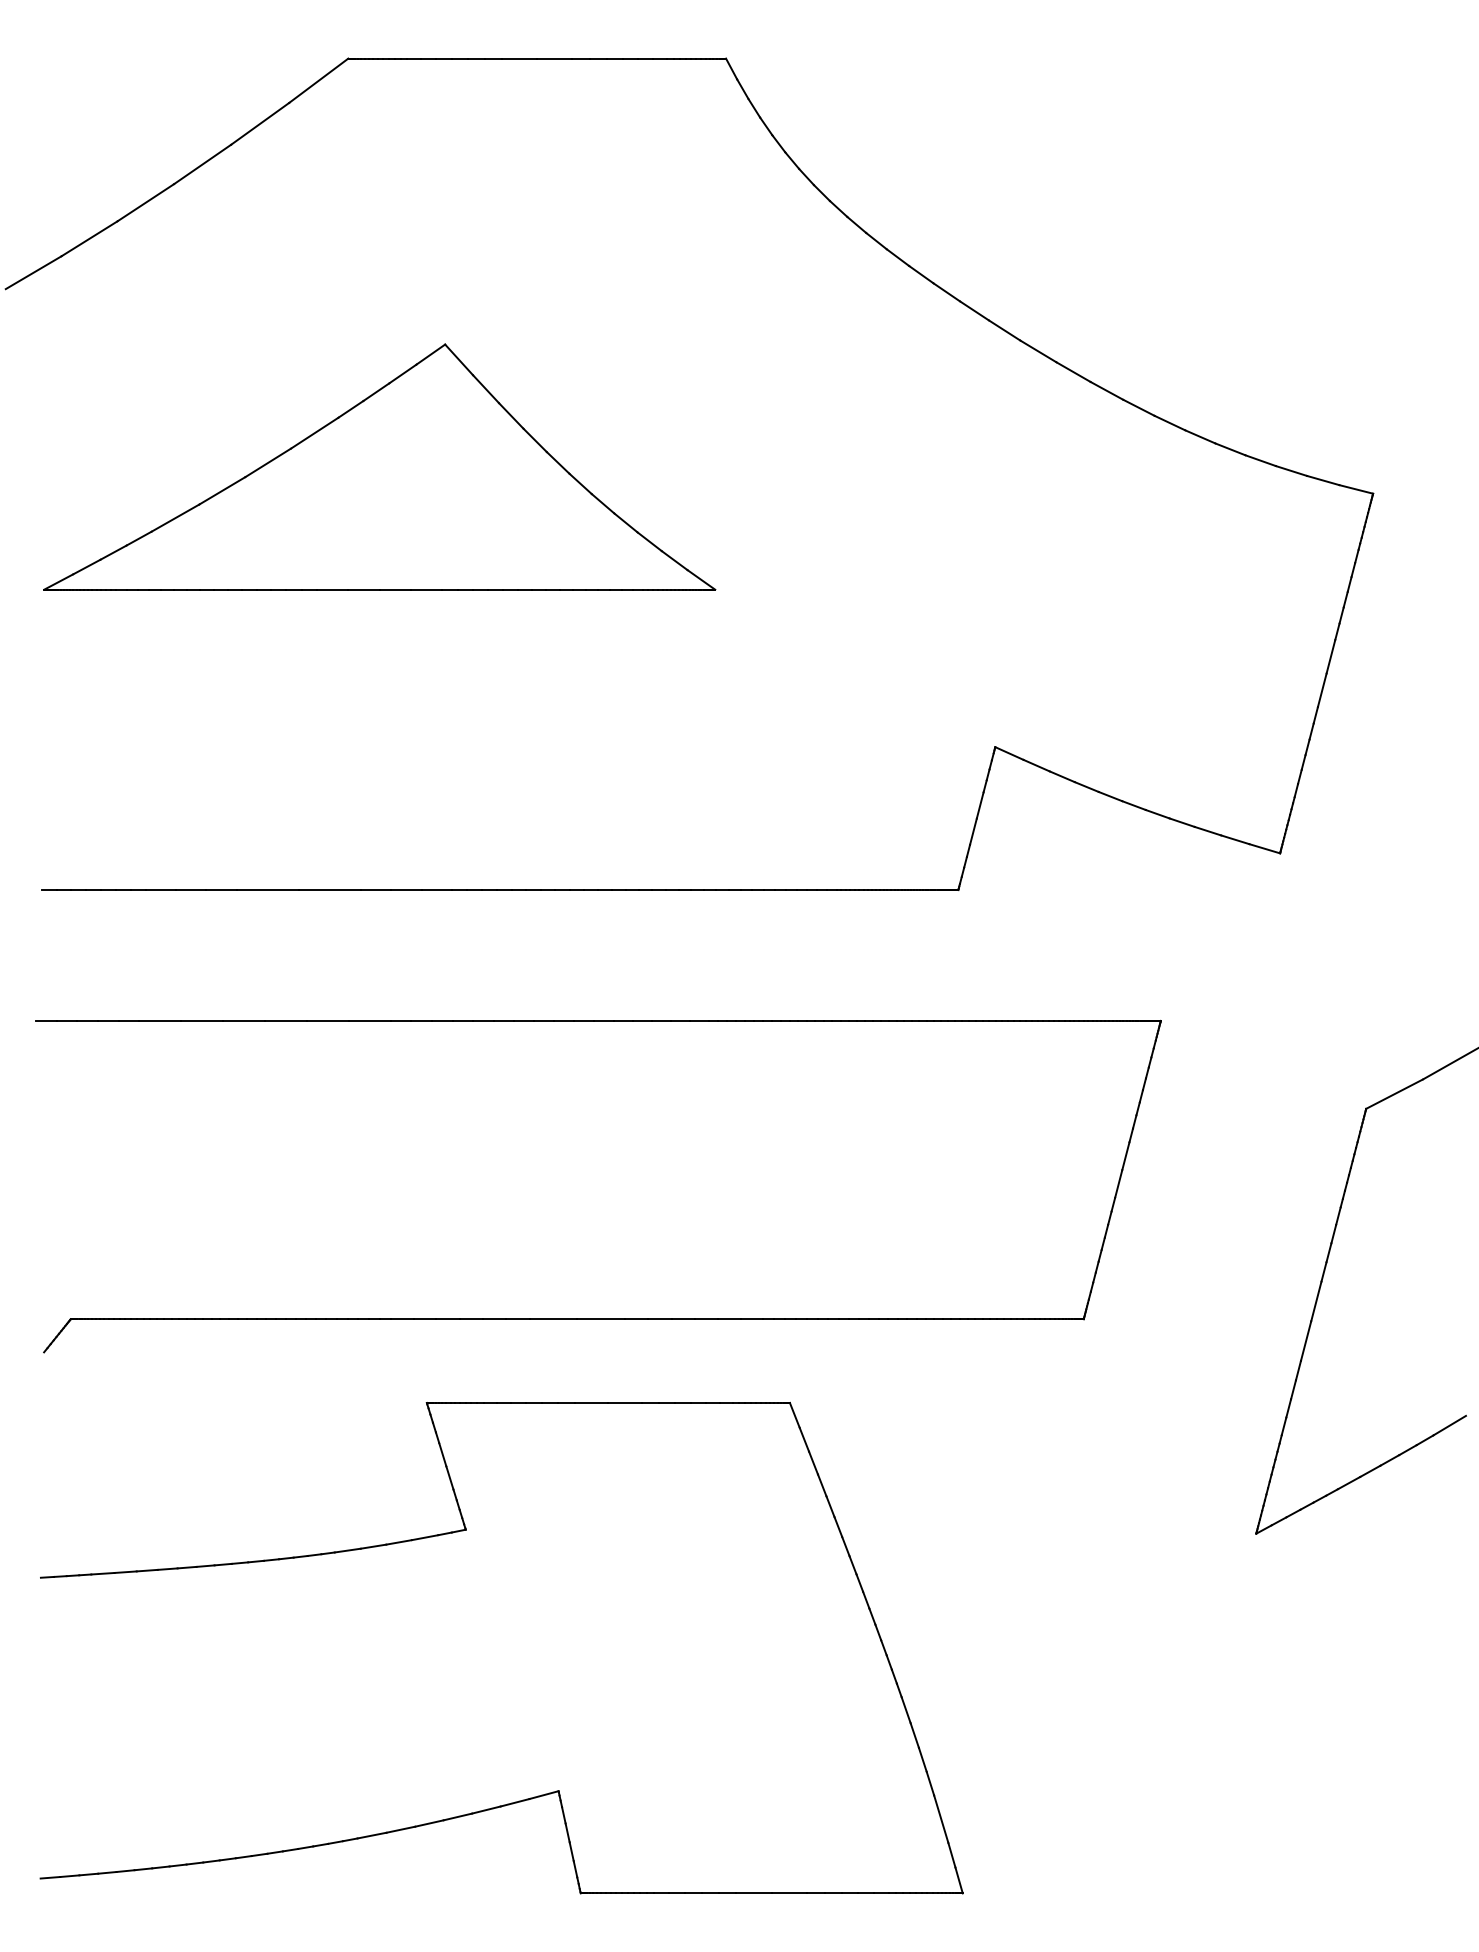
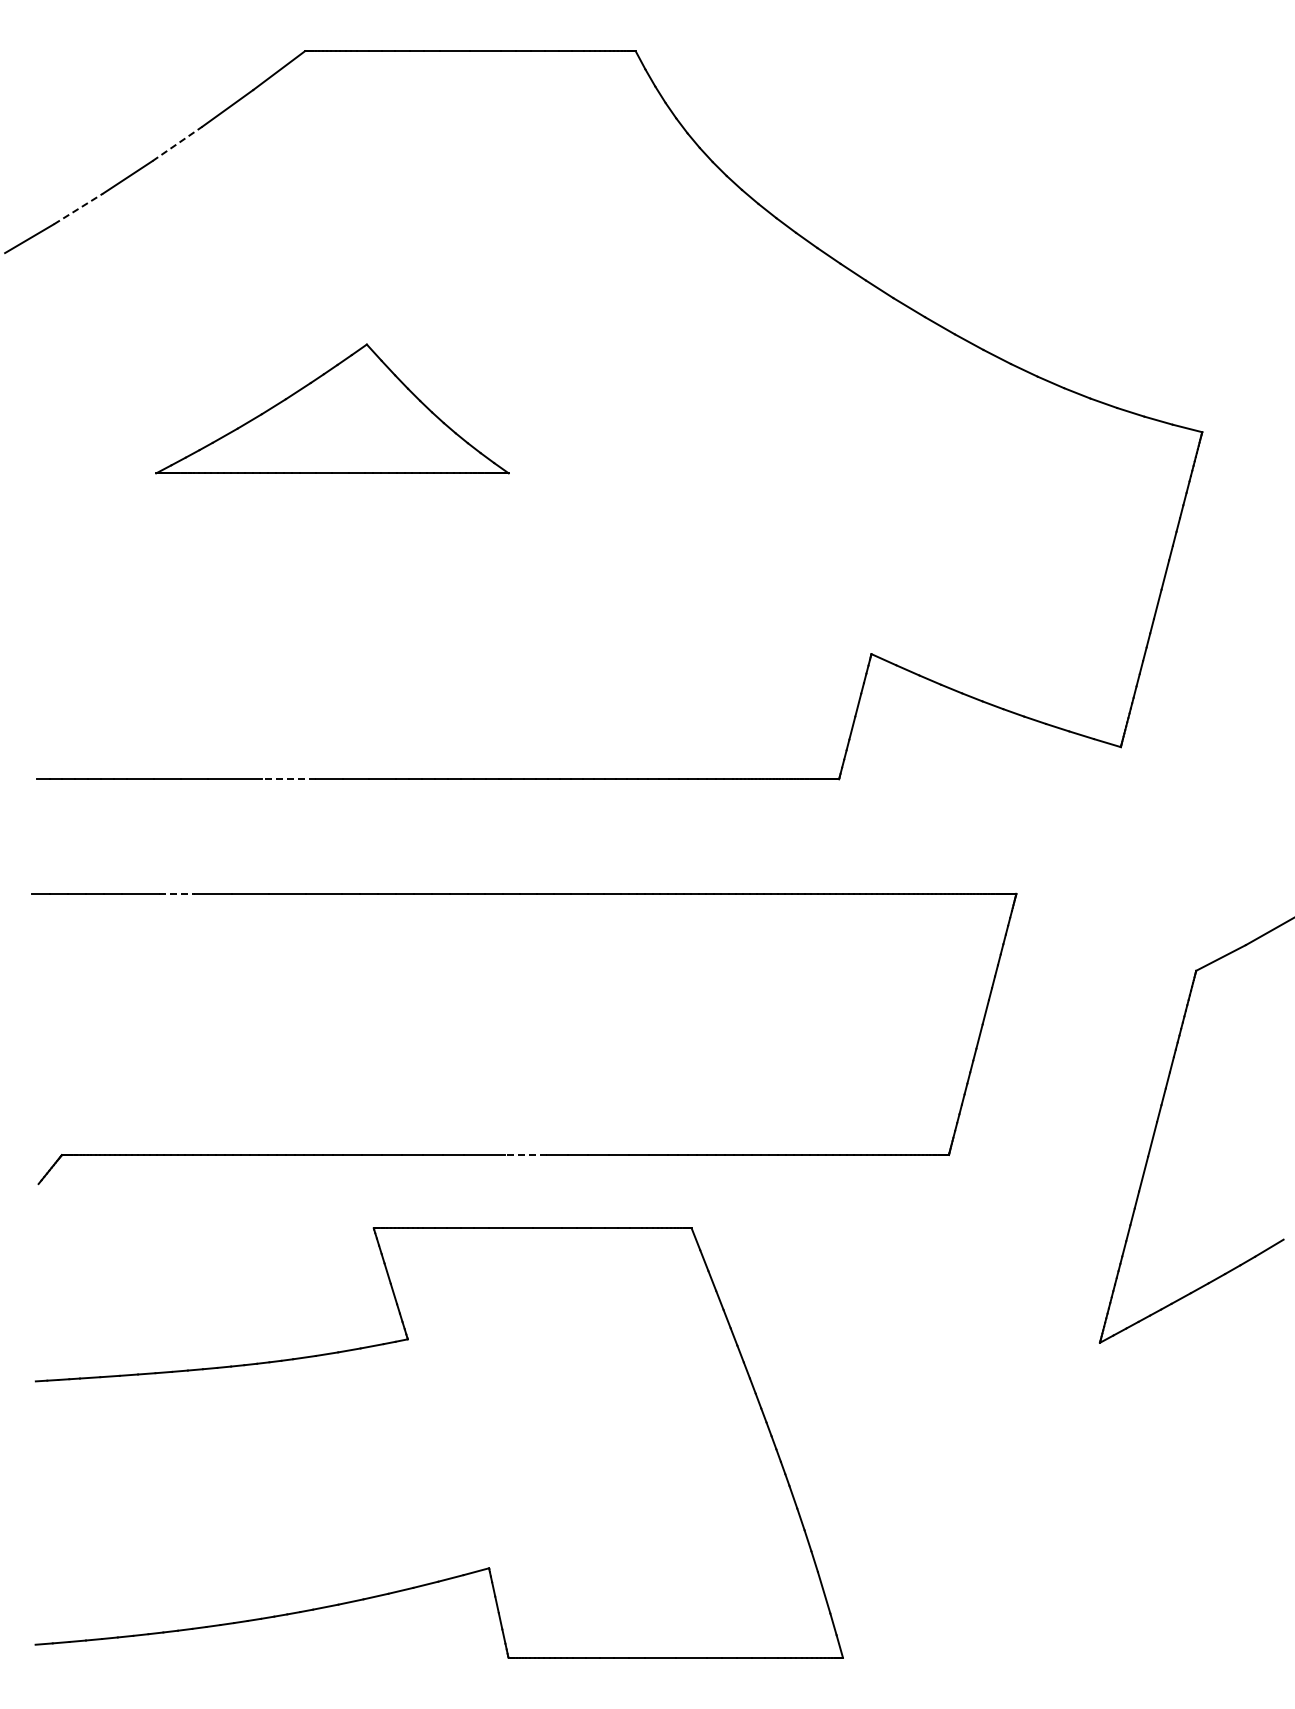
line: (202, 163) -> (177, 143), solid -> dashed
line: (89, 239) -> (78, 209), solid -> dashed
part: (379, 466) -> (332, 408), size x0.6
line: (329, 890) -> (288, 779), solid -> dashed
line: (202, 1020) -> (177, 893), solid -> dashed
line: (601, 1319) -> (526, 1155), solid -> dashed

